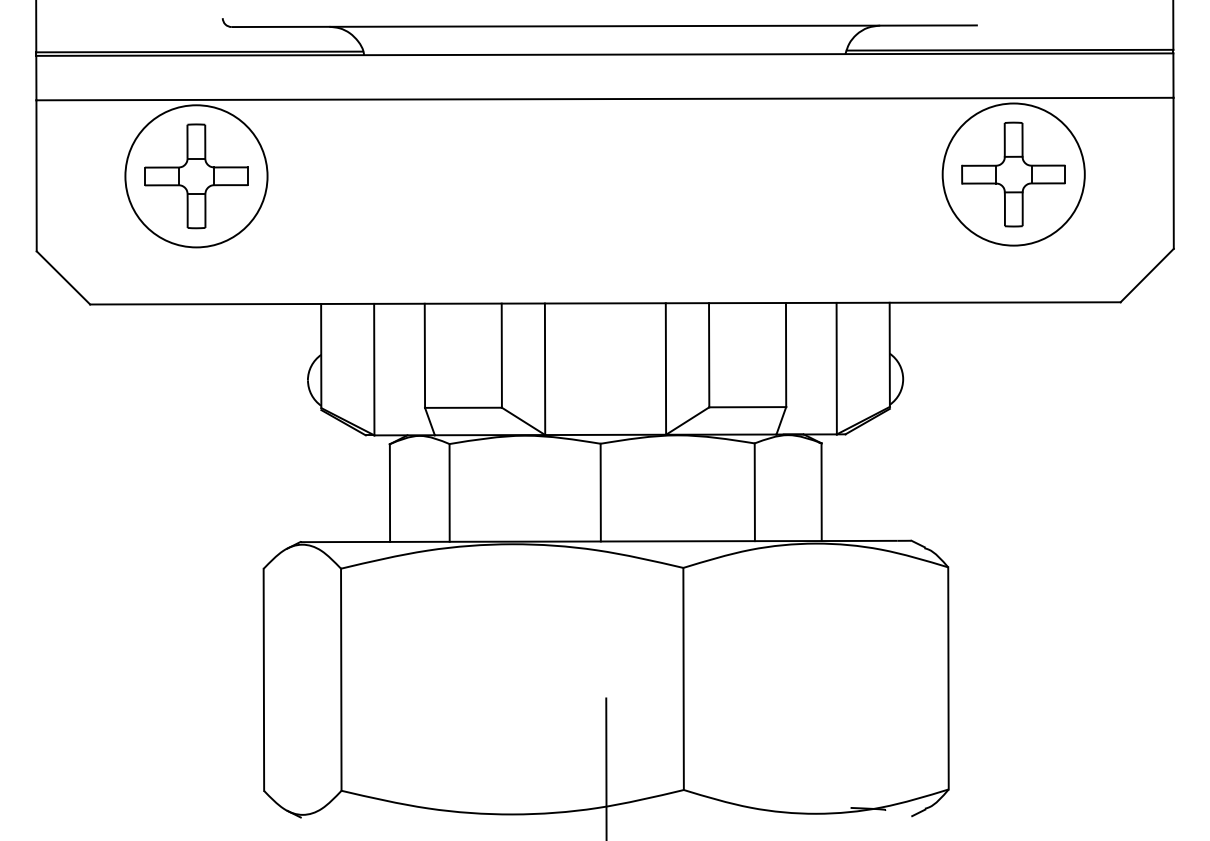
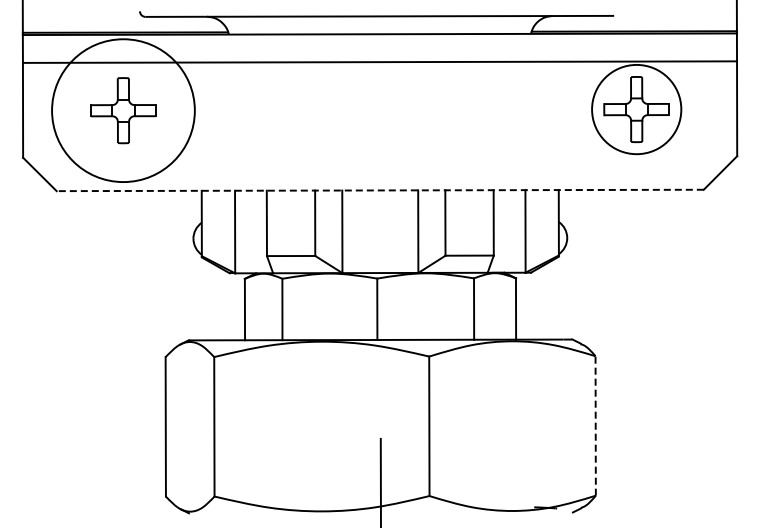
circle: (196, 176) -> (123, 110), size x1.6
line: (605, 303) -> (380, 190), solid -> dashed
line: (948, 677) -> (595, 425), solid -> dashed

